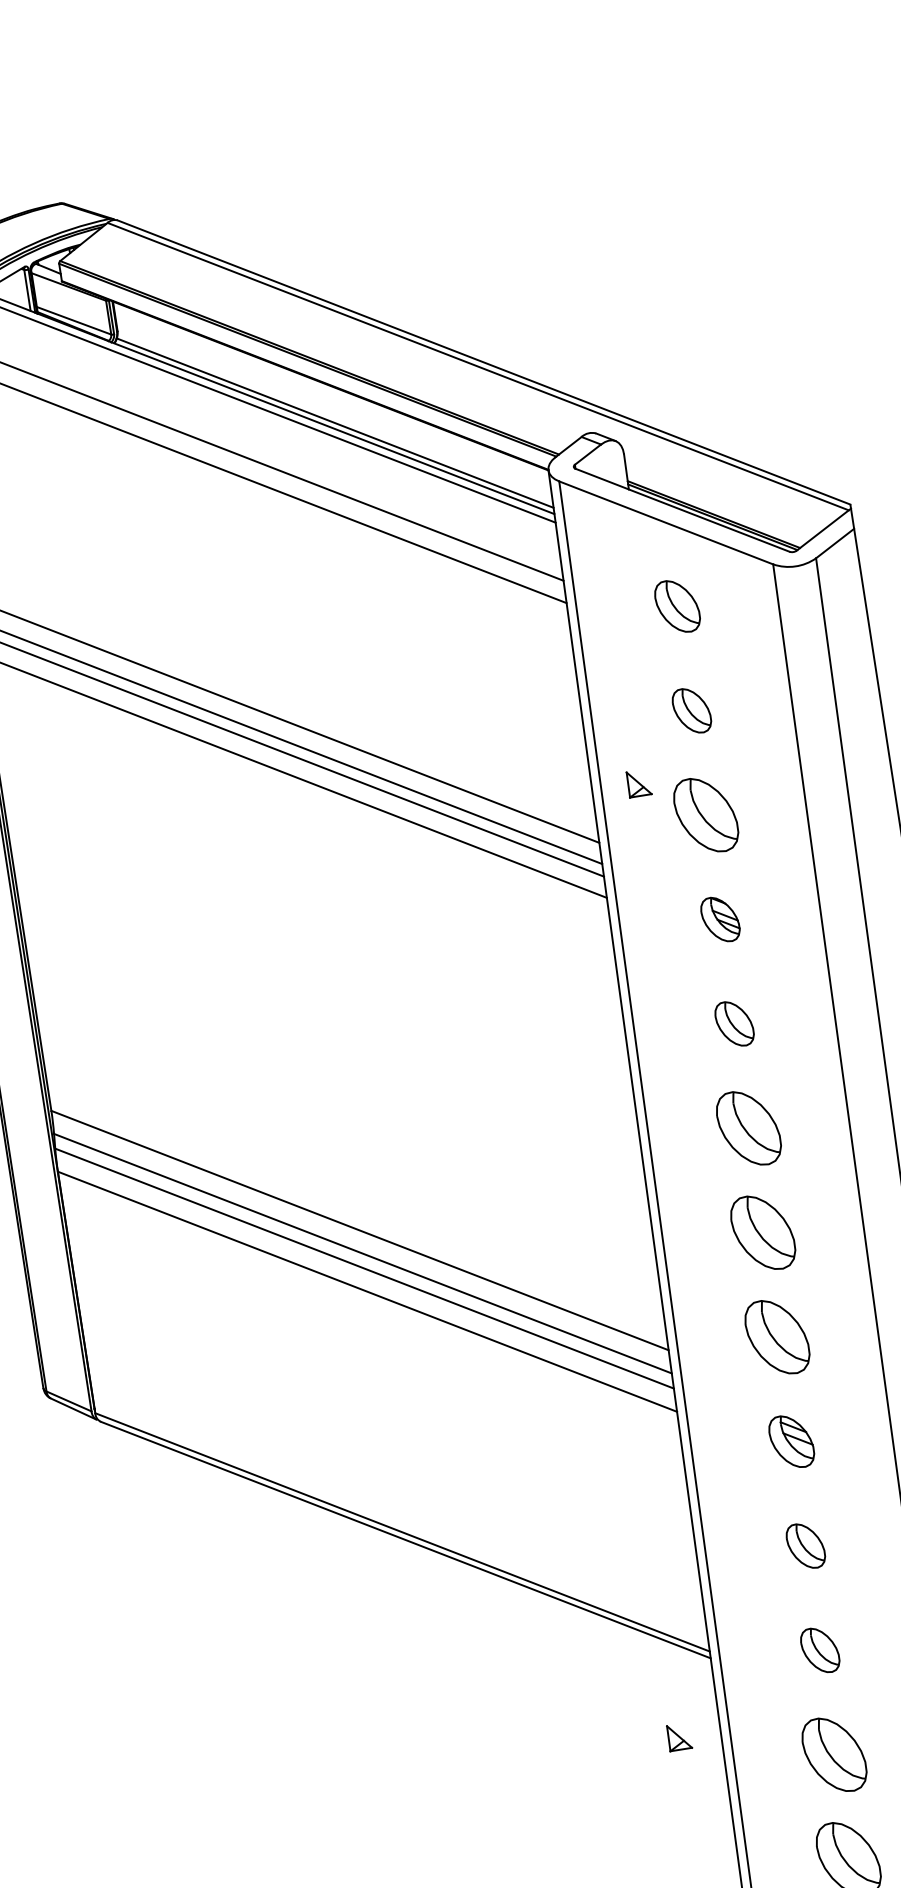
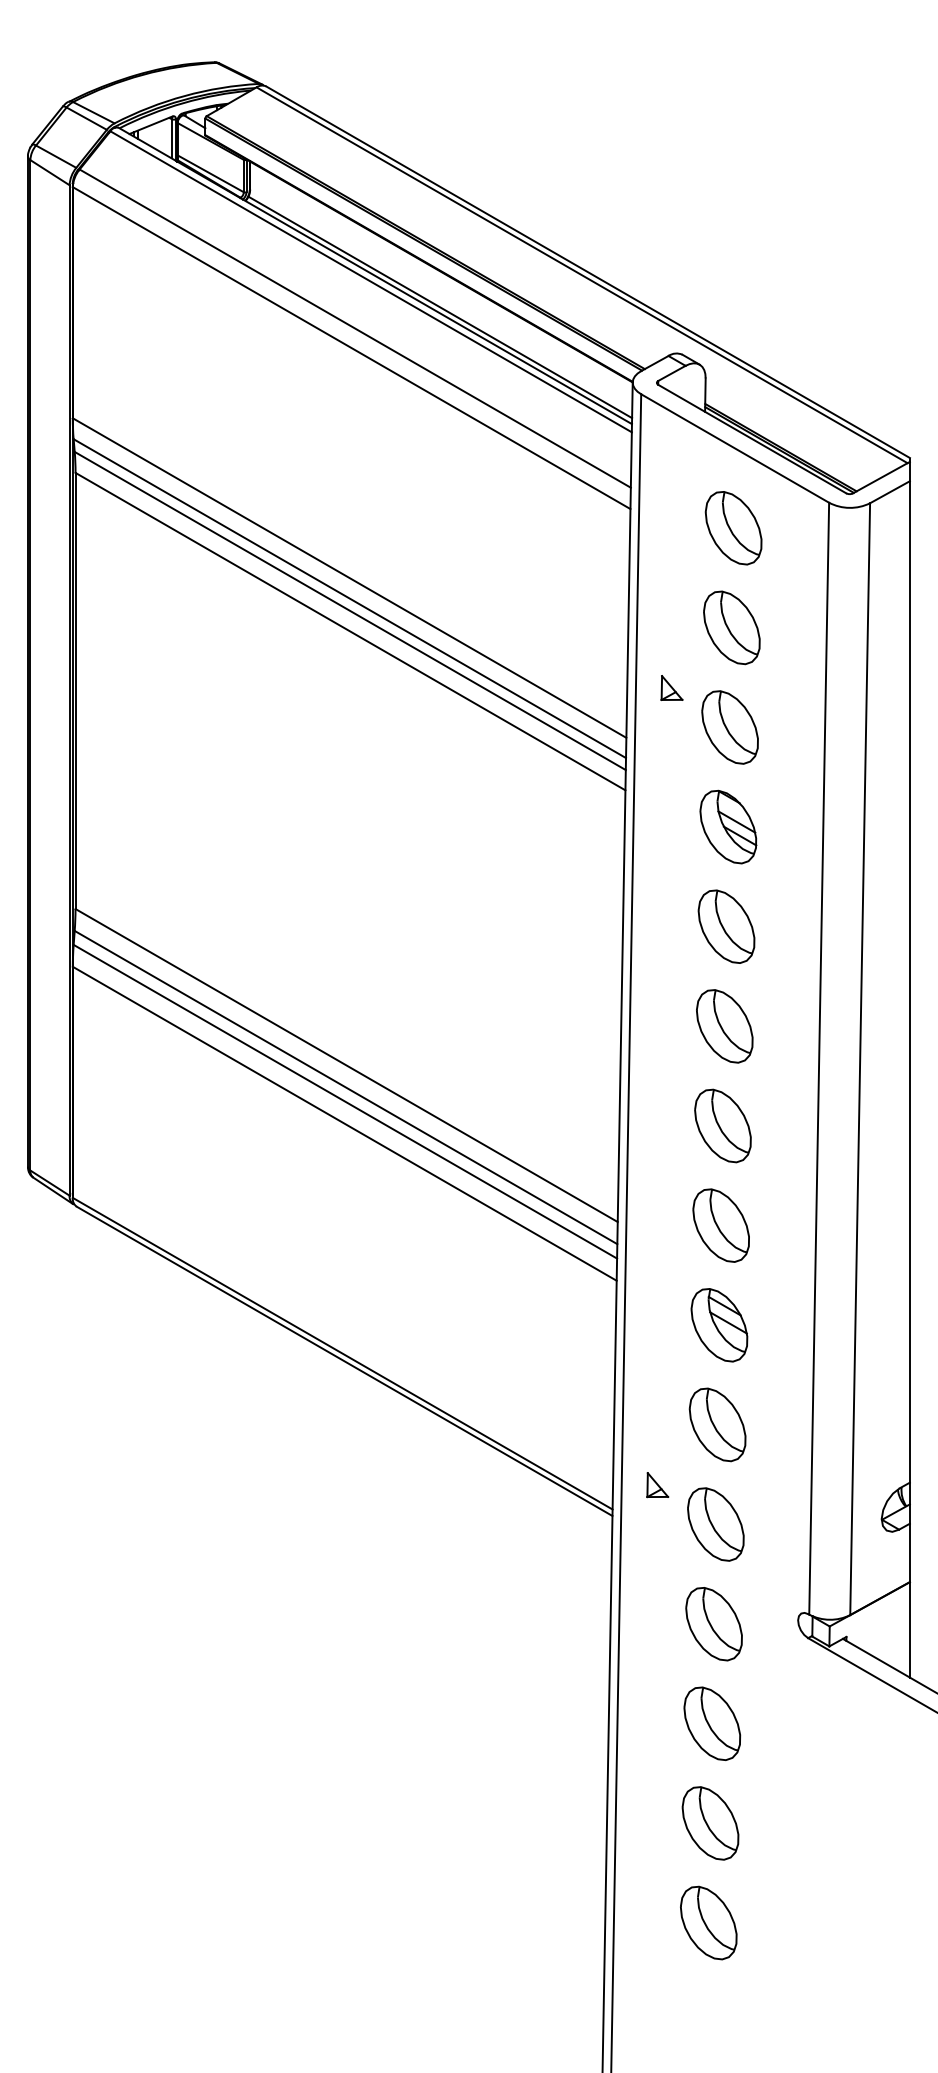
part: (677, 606) -> (733, 528), size x1.43
part: (691, 710) -> (731, 627), size x1.67
part: (720, 919) -> (728, 826), size x1.67
part: (734, 1023) -> (726, 926), size x1.67
part: (791, 1441) -> (719, 1325), size x1.43
part: (805, 1545) -> (717, 1424), size x1.67
part: (819, 1650) -> (715, 1524), size x1.67
part: (679, 1737) -> (657, 1485), moved

